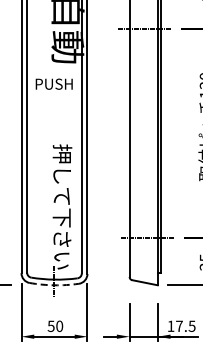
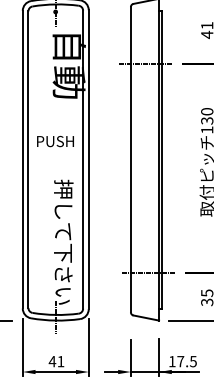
text: (54, 84) -> (55, 141), moved
arc: (54, 285) -> (55, 320), dashed -> solid
text: (55, 326) -> (56, 361), 50 -> 41

